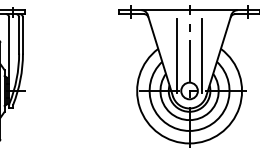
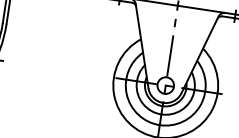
line: (177, 55) -> (159, 48), removed
line: (202, 55) -> (183, 52), removed

